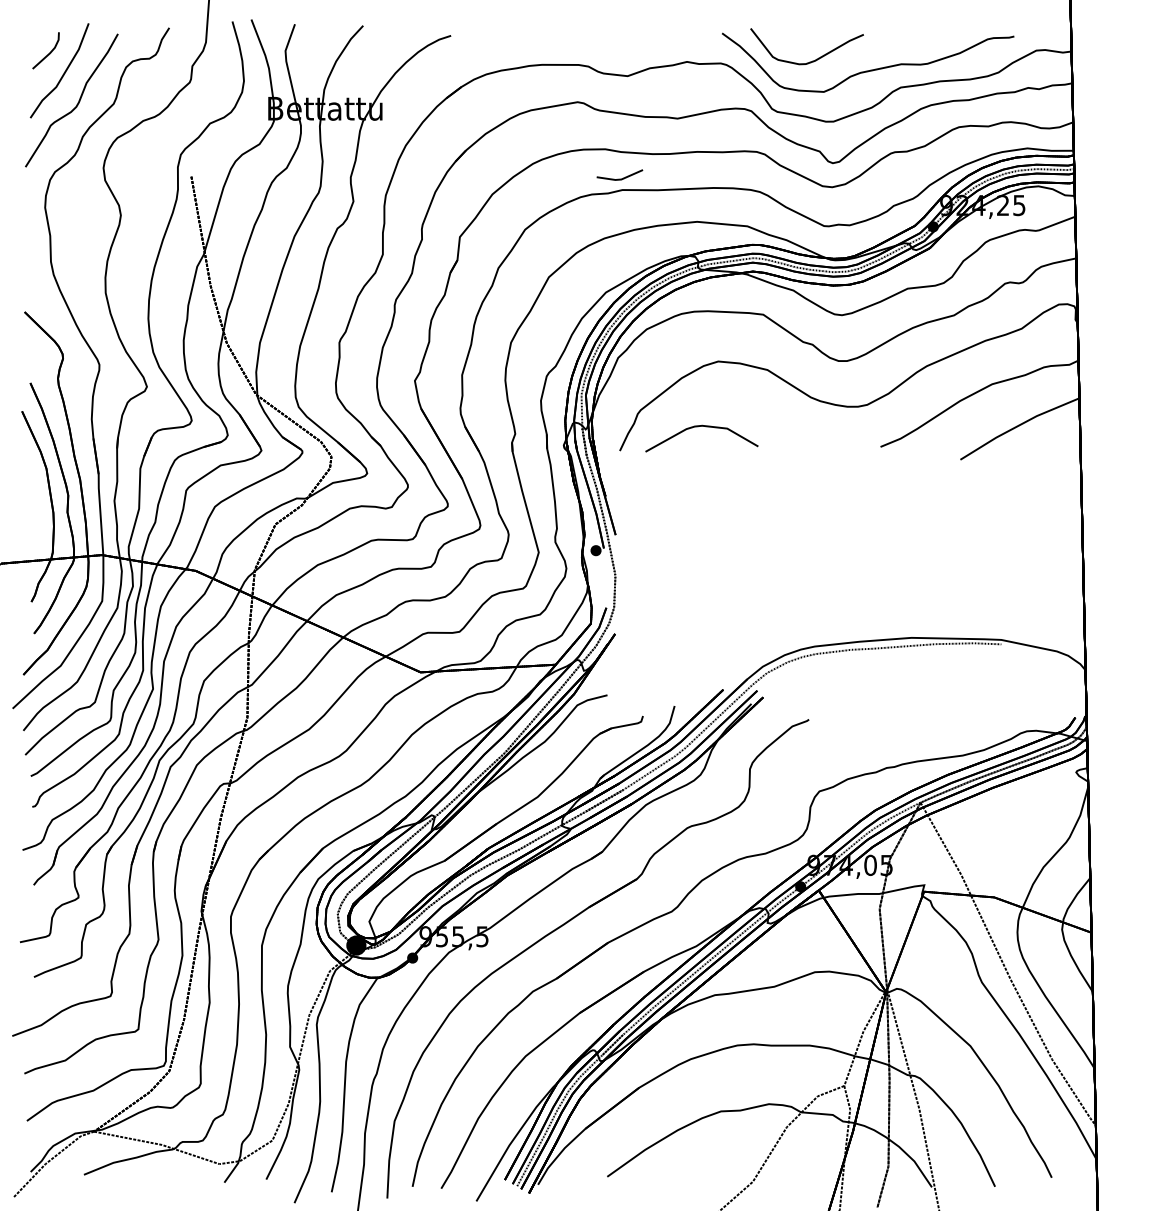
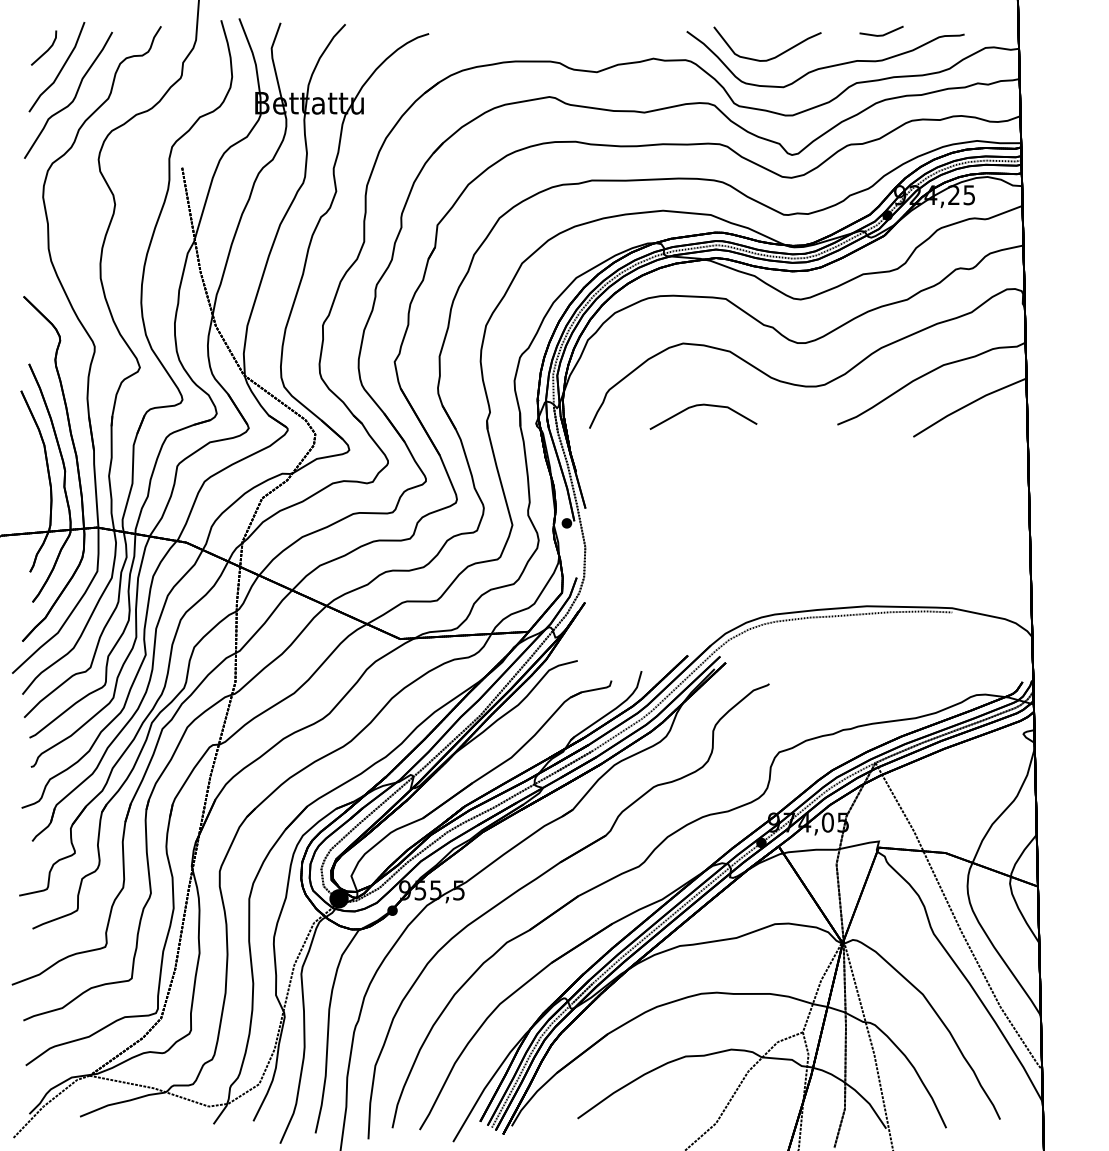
line: (619, 178) -> (881, 34), moved
curve: (701, 426) -> (703, 405), moved

